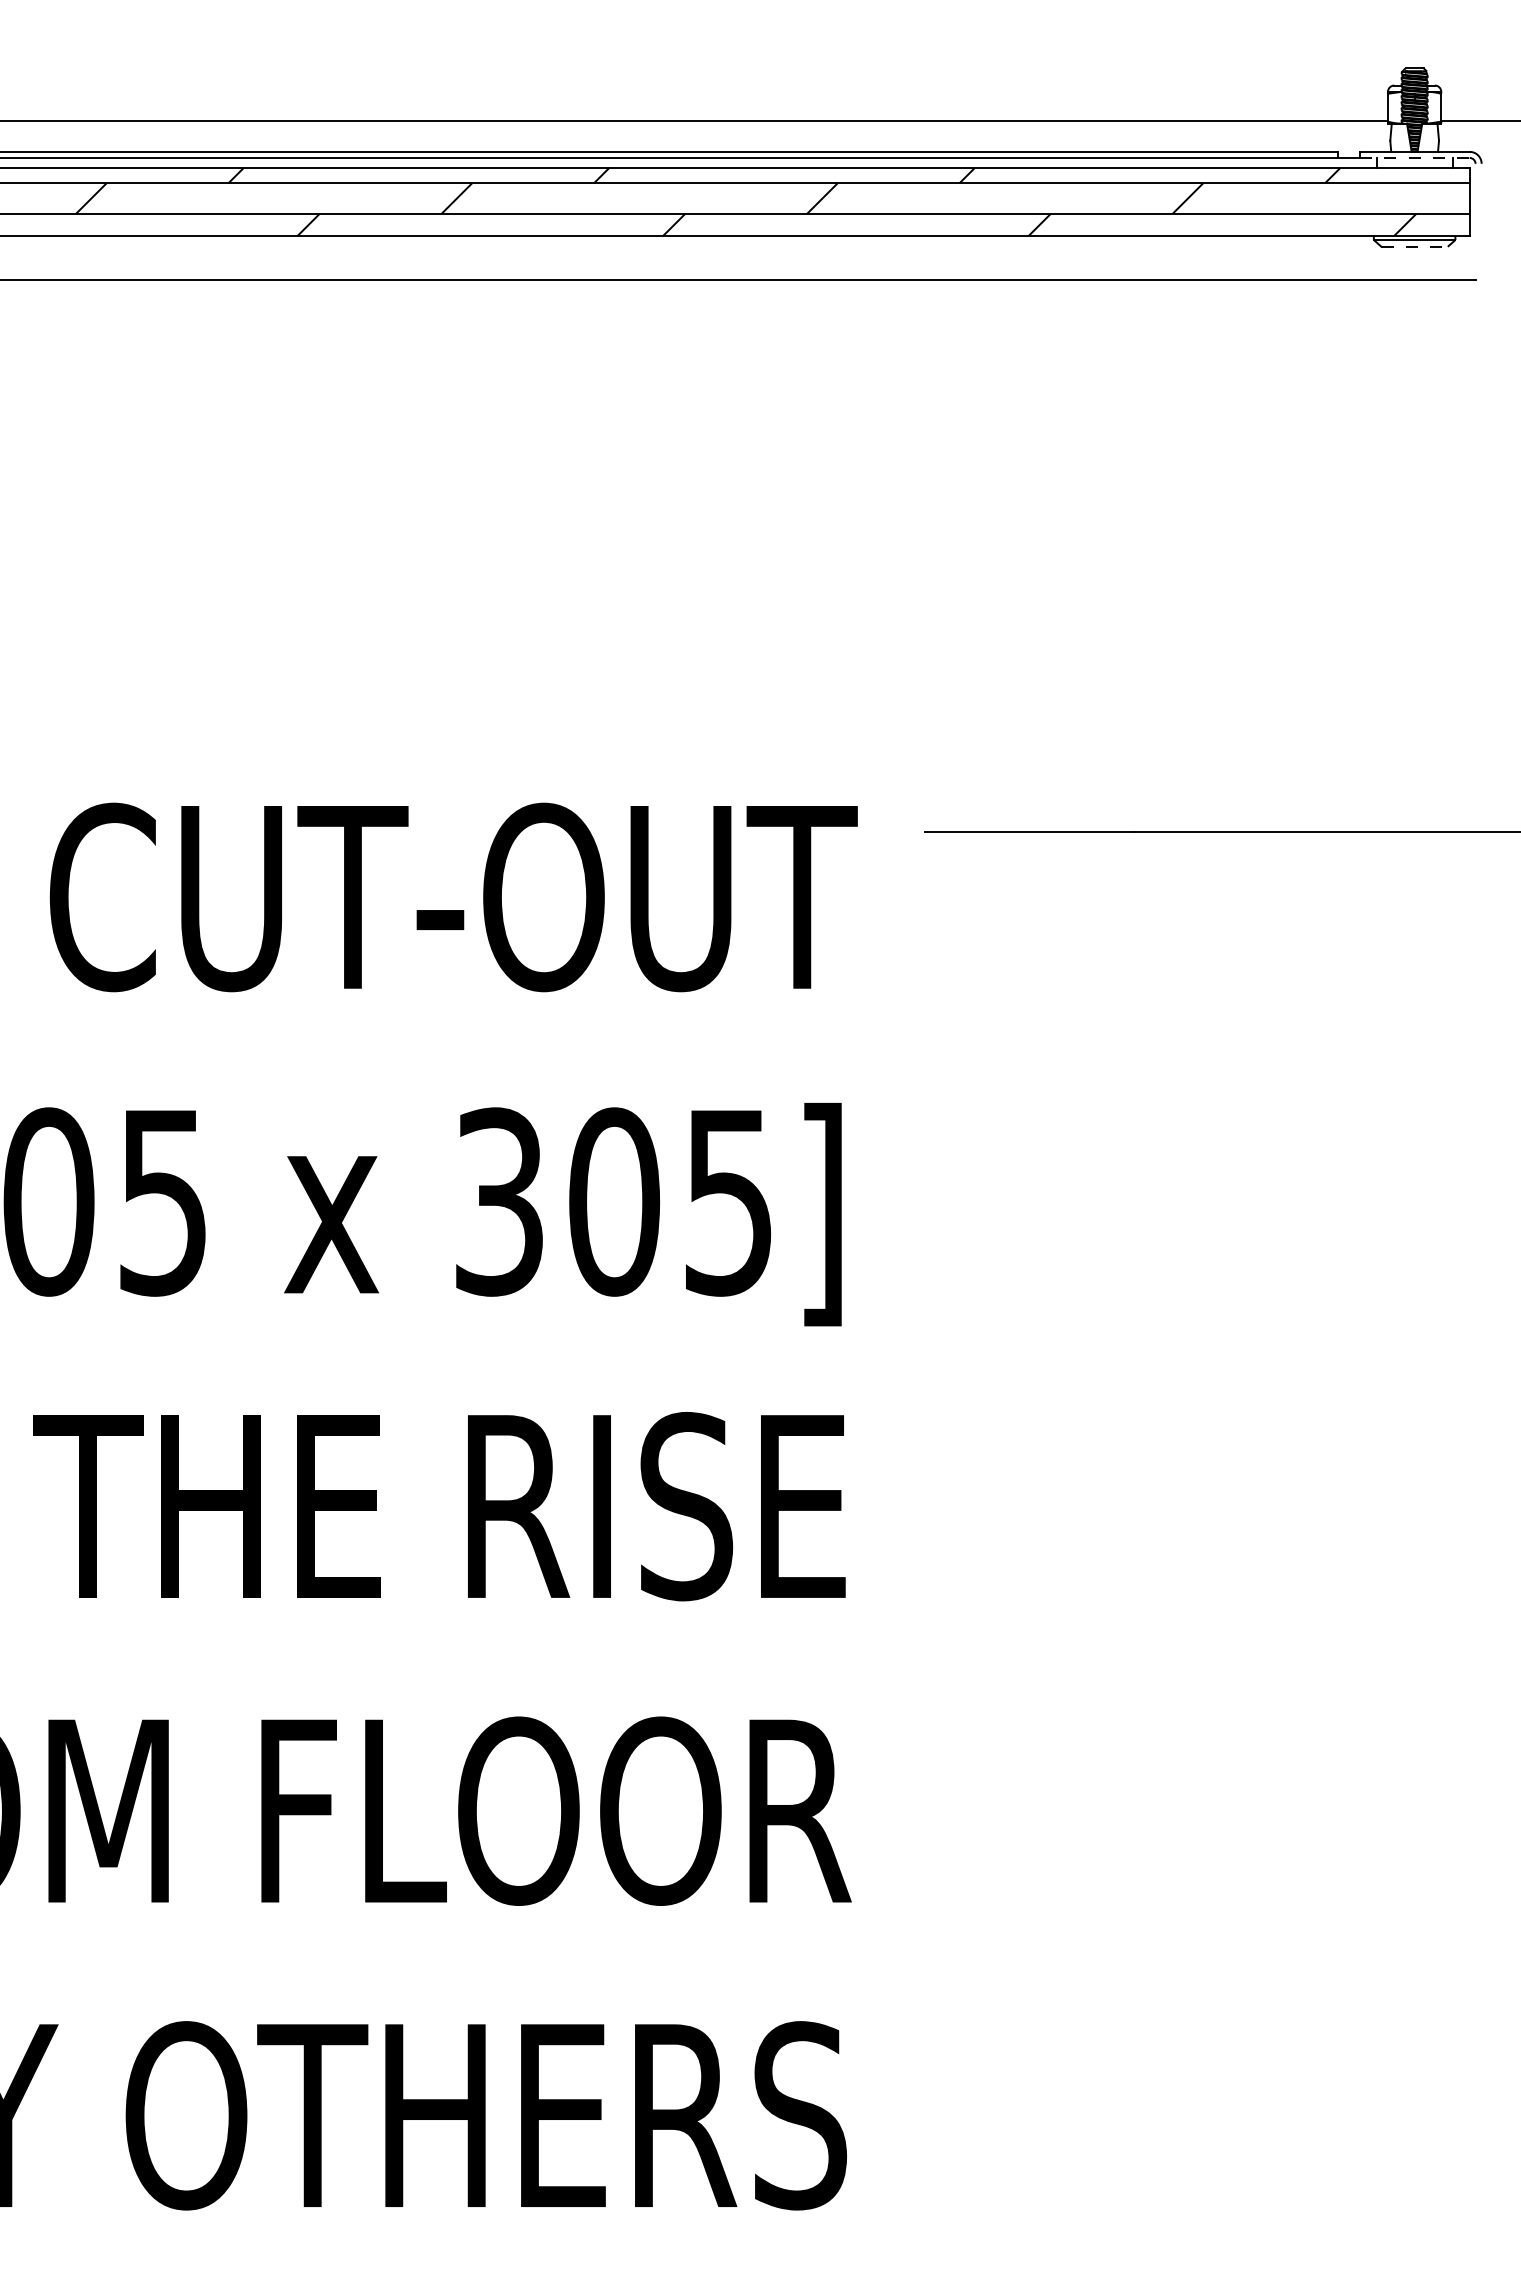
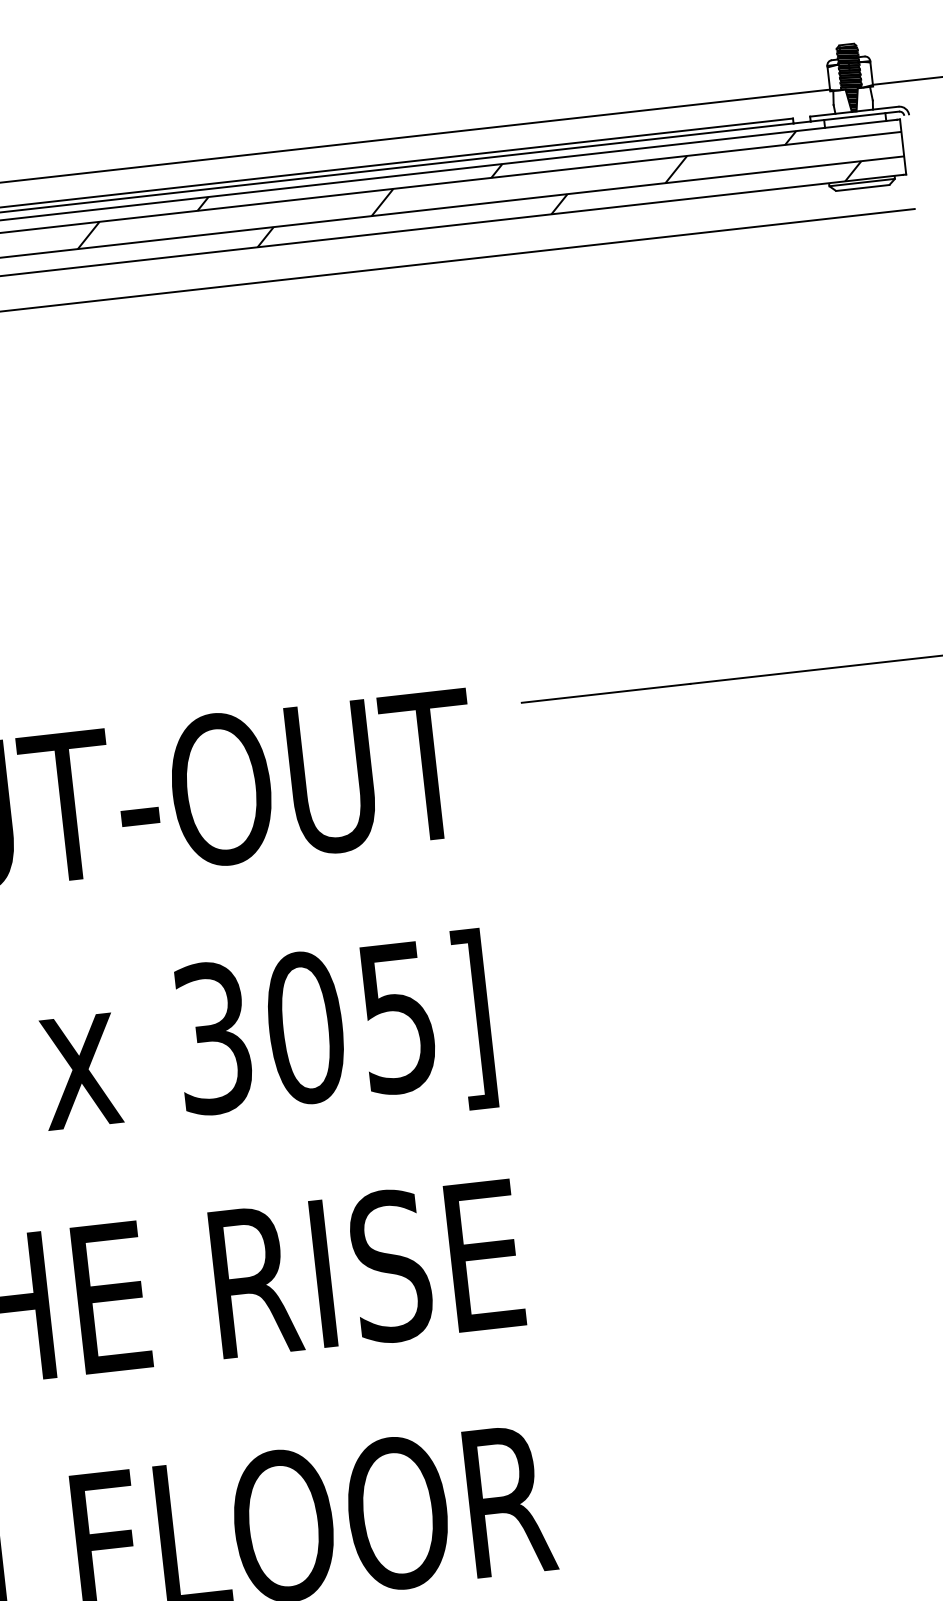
line: (1414, 157) -> (854, 116), dashed -> solid
line: (1415, 246) -> (863, 187), dashed -> solid

